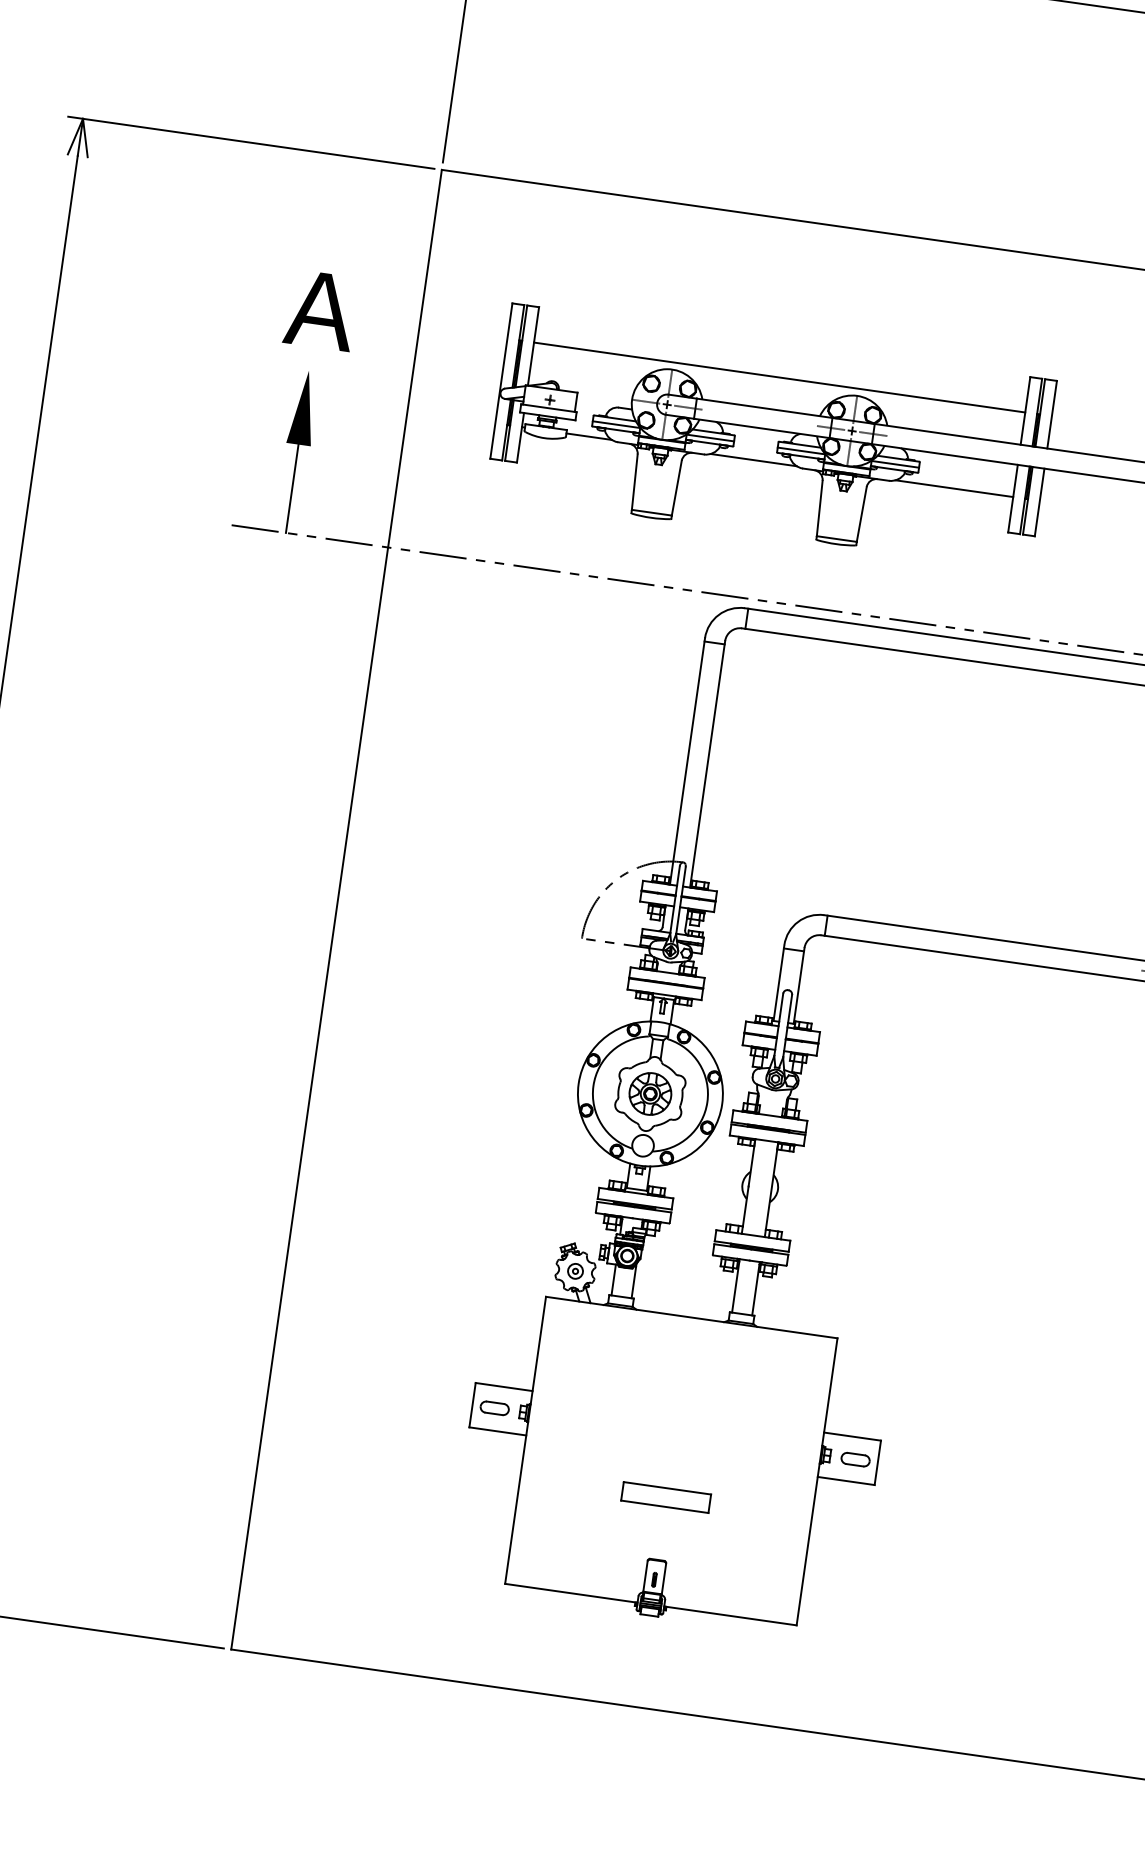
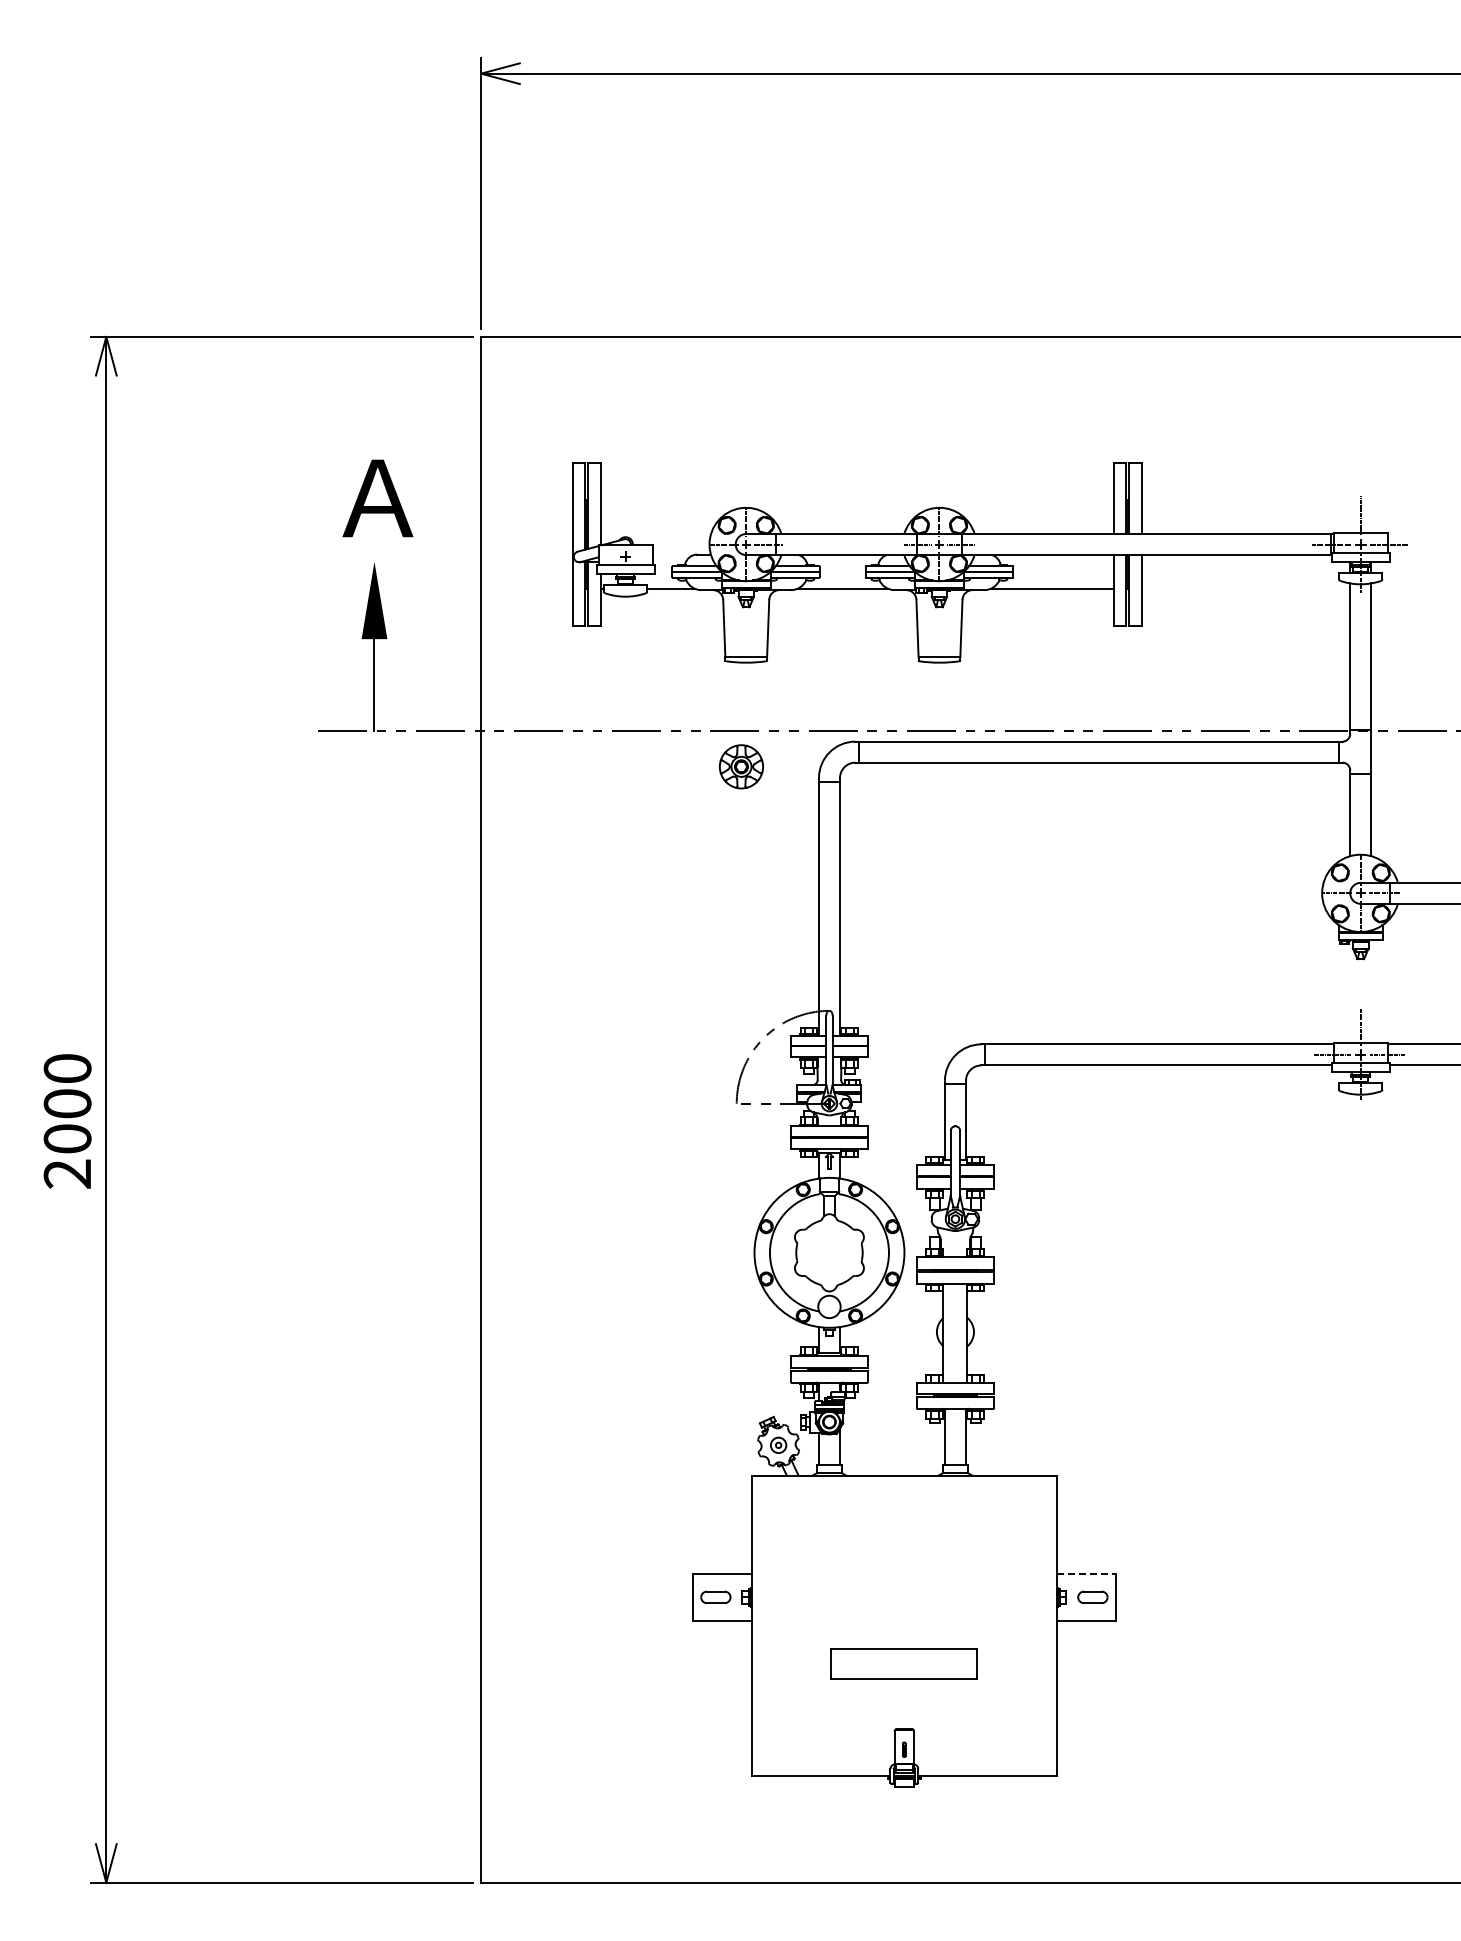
line: (778, 377) -> (856, 500), removed
part: (650, 1093) -> (741, 766), moved
line: (852, 1436) -> (1086, 1574), solid -> dashed
part: (666, 1497) -> (904, 1663), size x1.6

